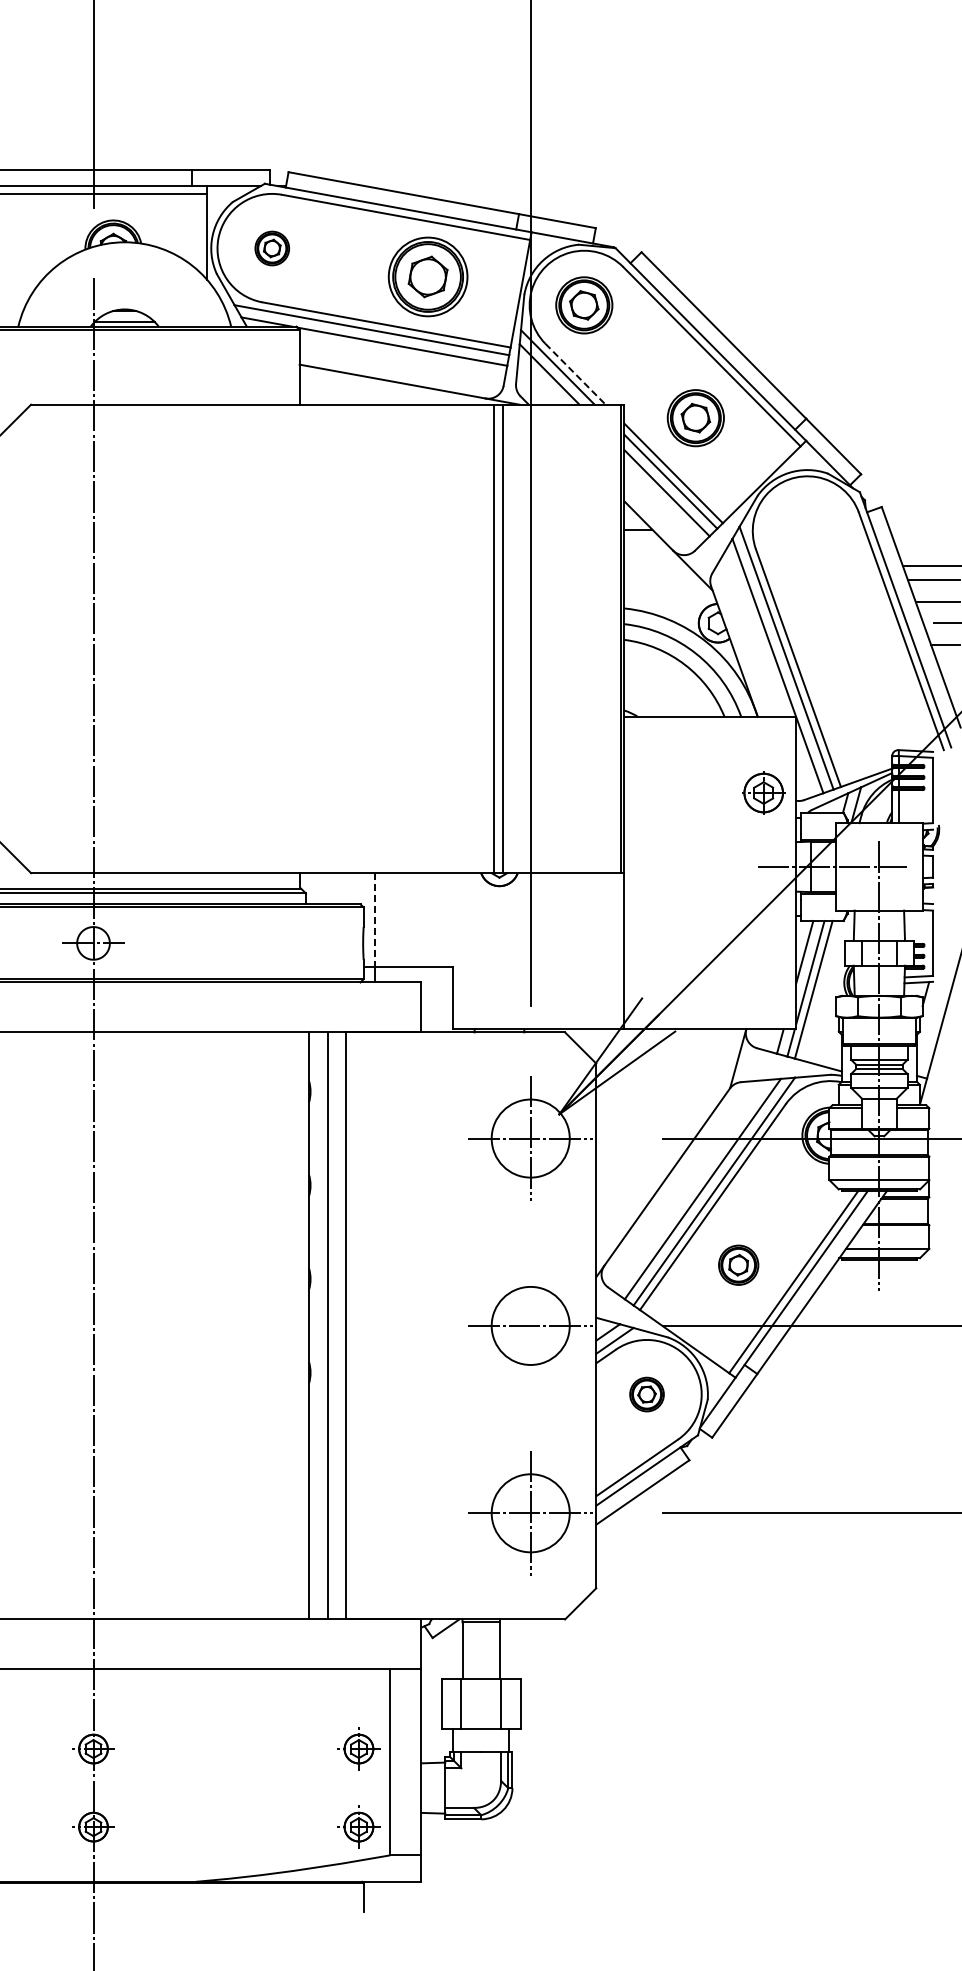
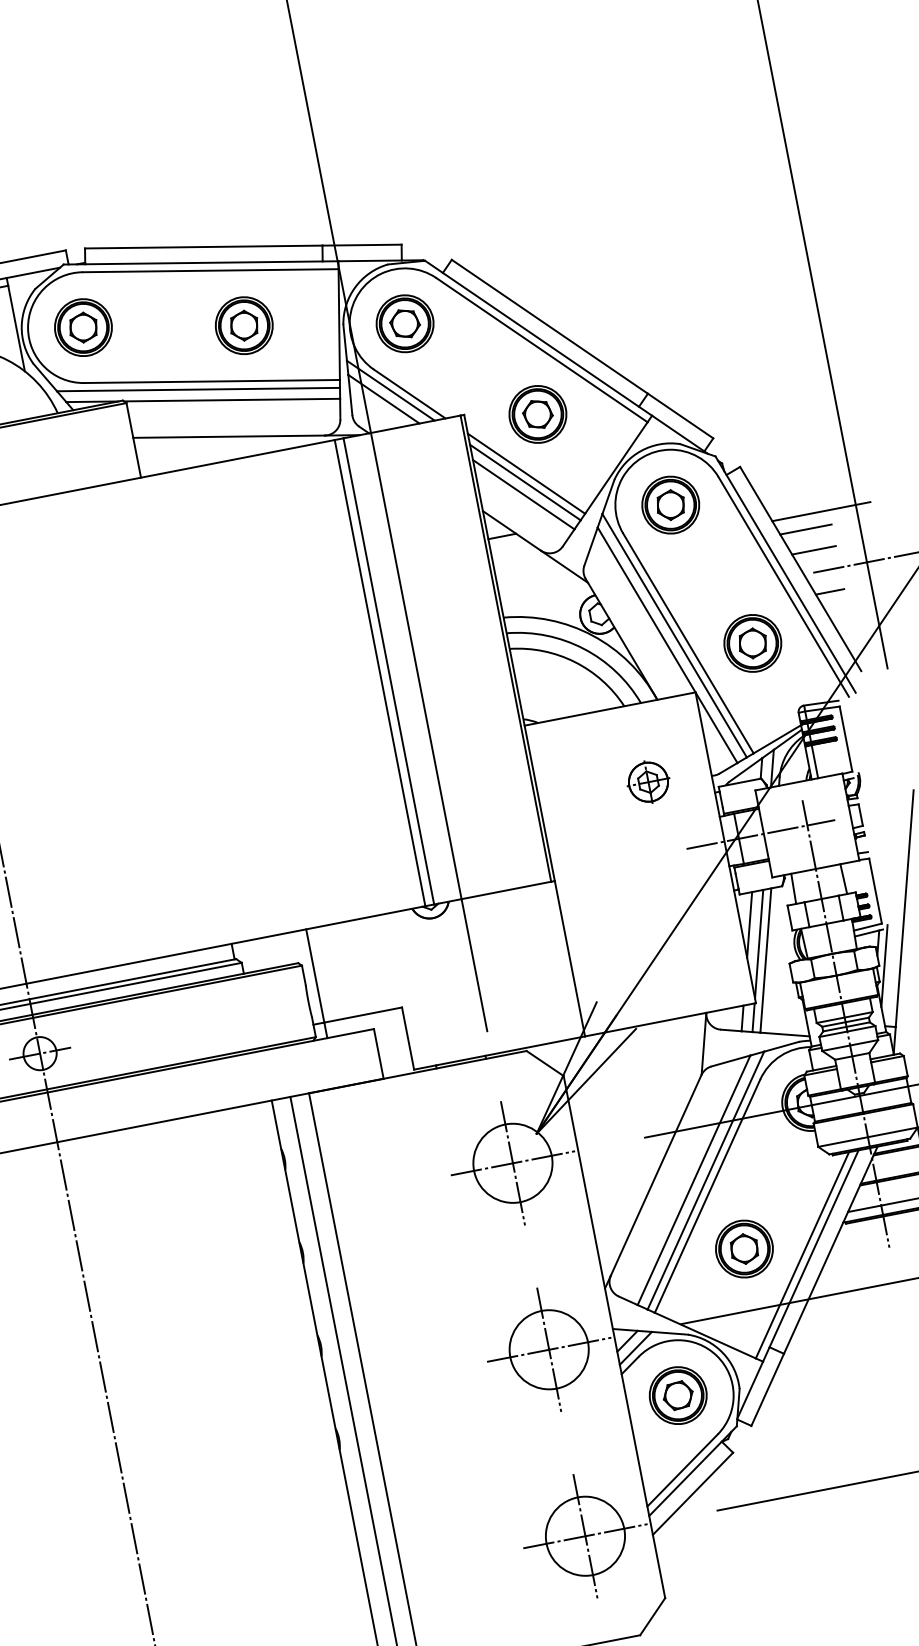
part: (272, 248) -> (83, 327), size x1.67
part: (428, 276) -> (244, 325), size x0.71
line: (575, 374) -> (409, 394), dashed -> solid
part: (807, 530) -> (670, 504), added
part: (860, 680) -> (752, 643), added
part: (763, 792) -> (648, 781), moved
line: (374, 919) -> (315, 975), dashed -> solid
line: (927, 1017) -> (884, 966), added
part: (738, 1265) -> (744, 1249), size x1.43
line: (530, 1325) -> (548, 1349), added
part: (646, 1394) -> (677, 1395), size x1.67

